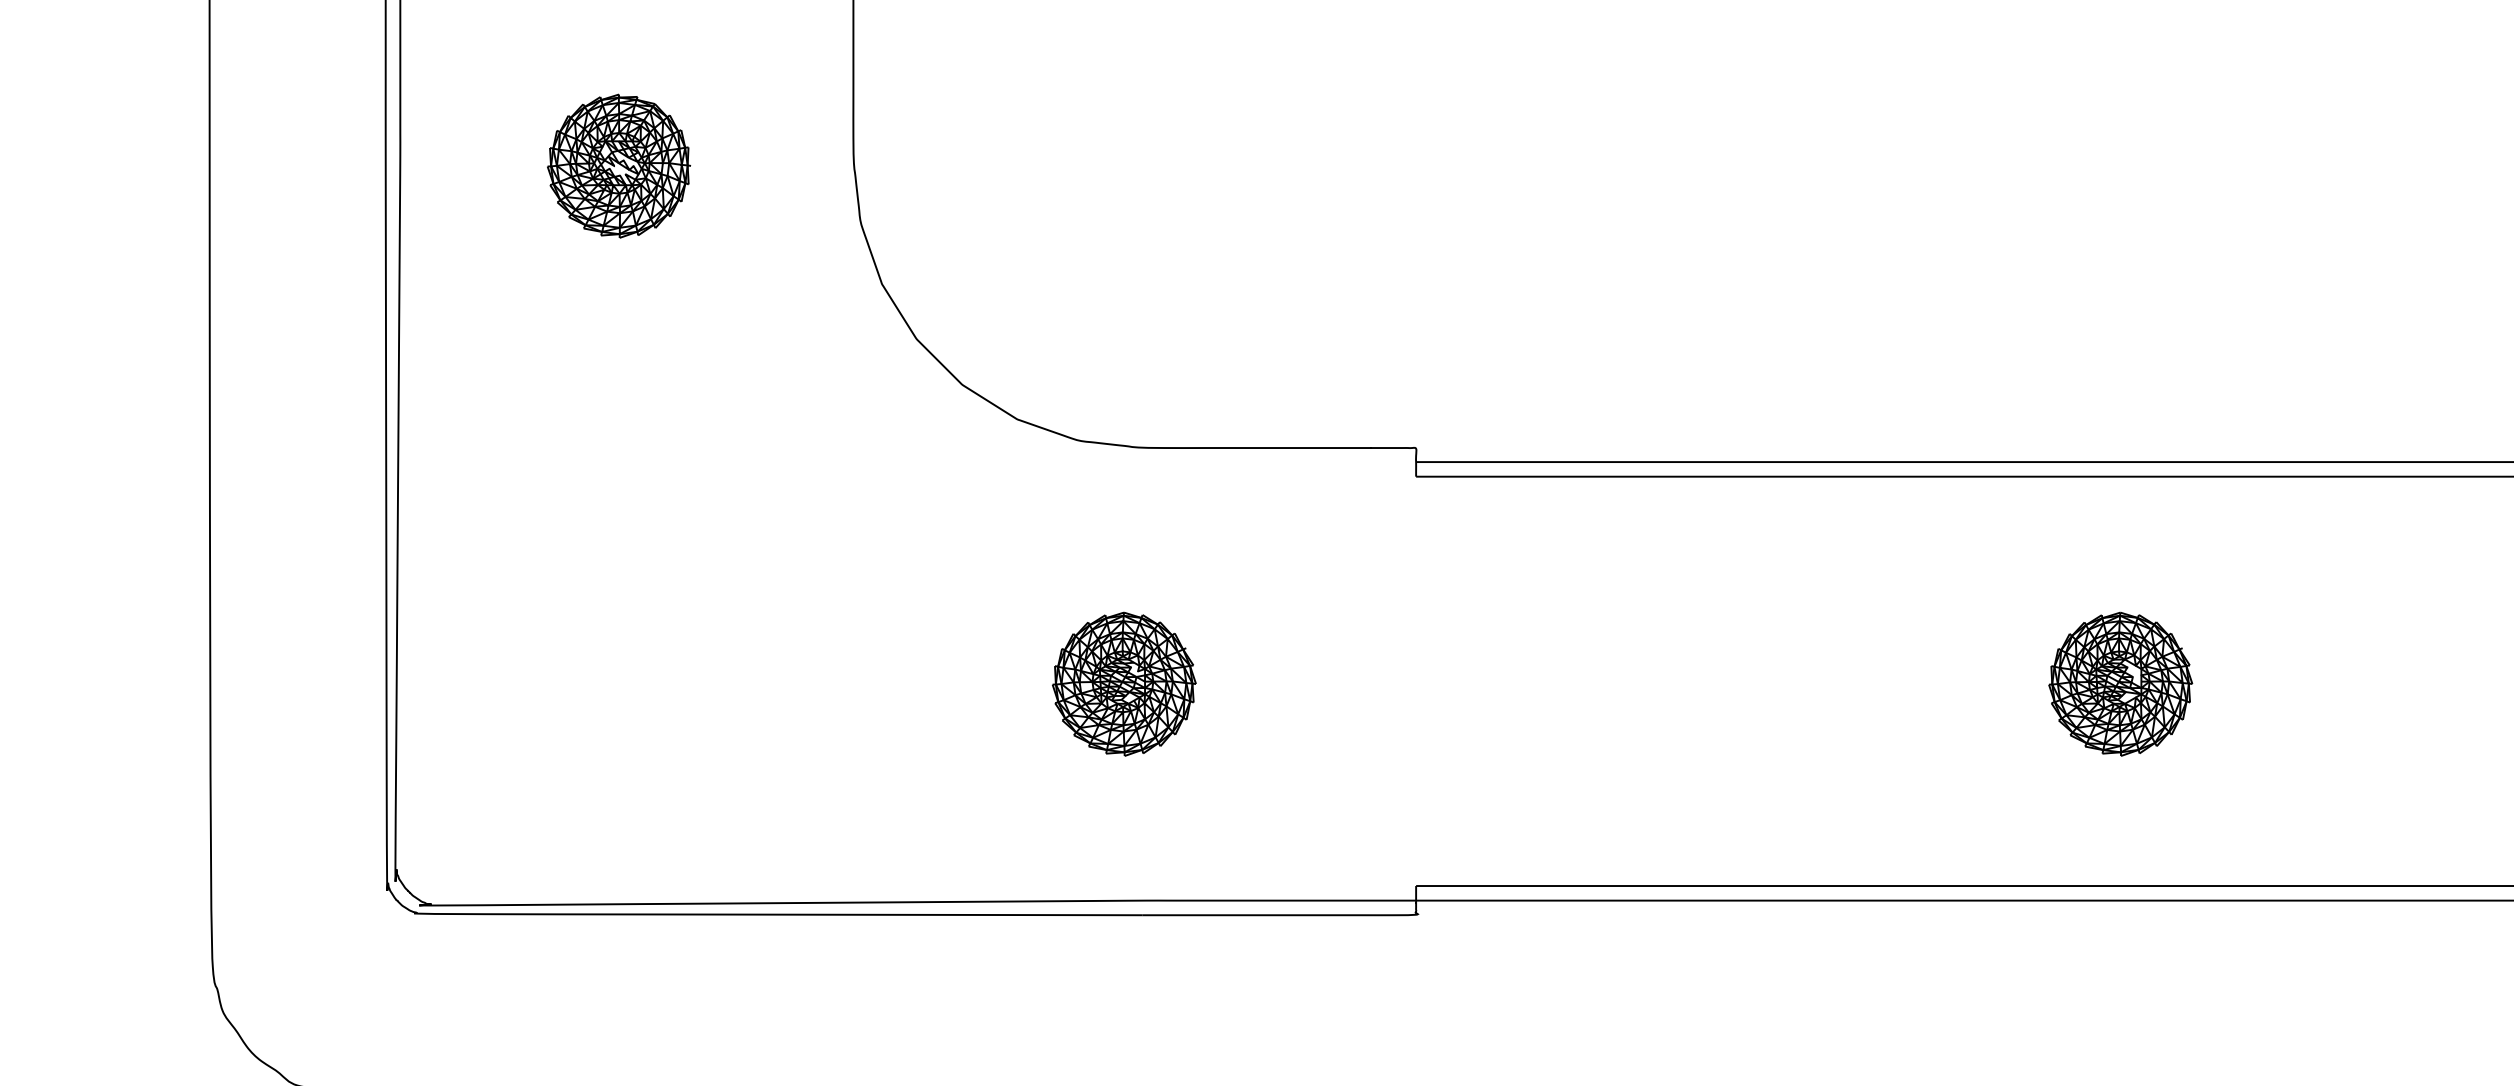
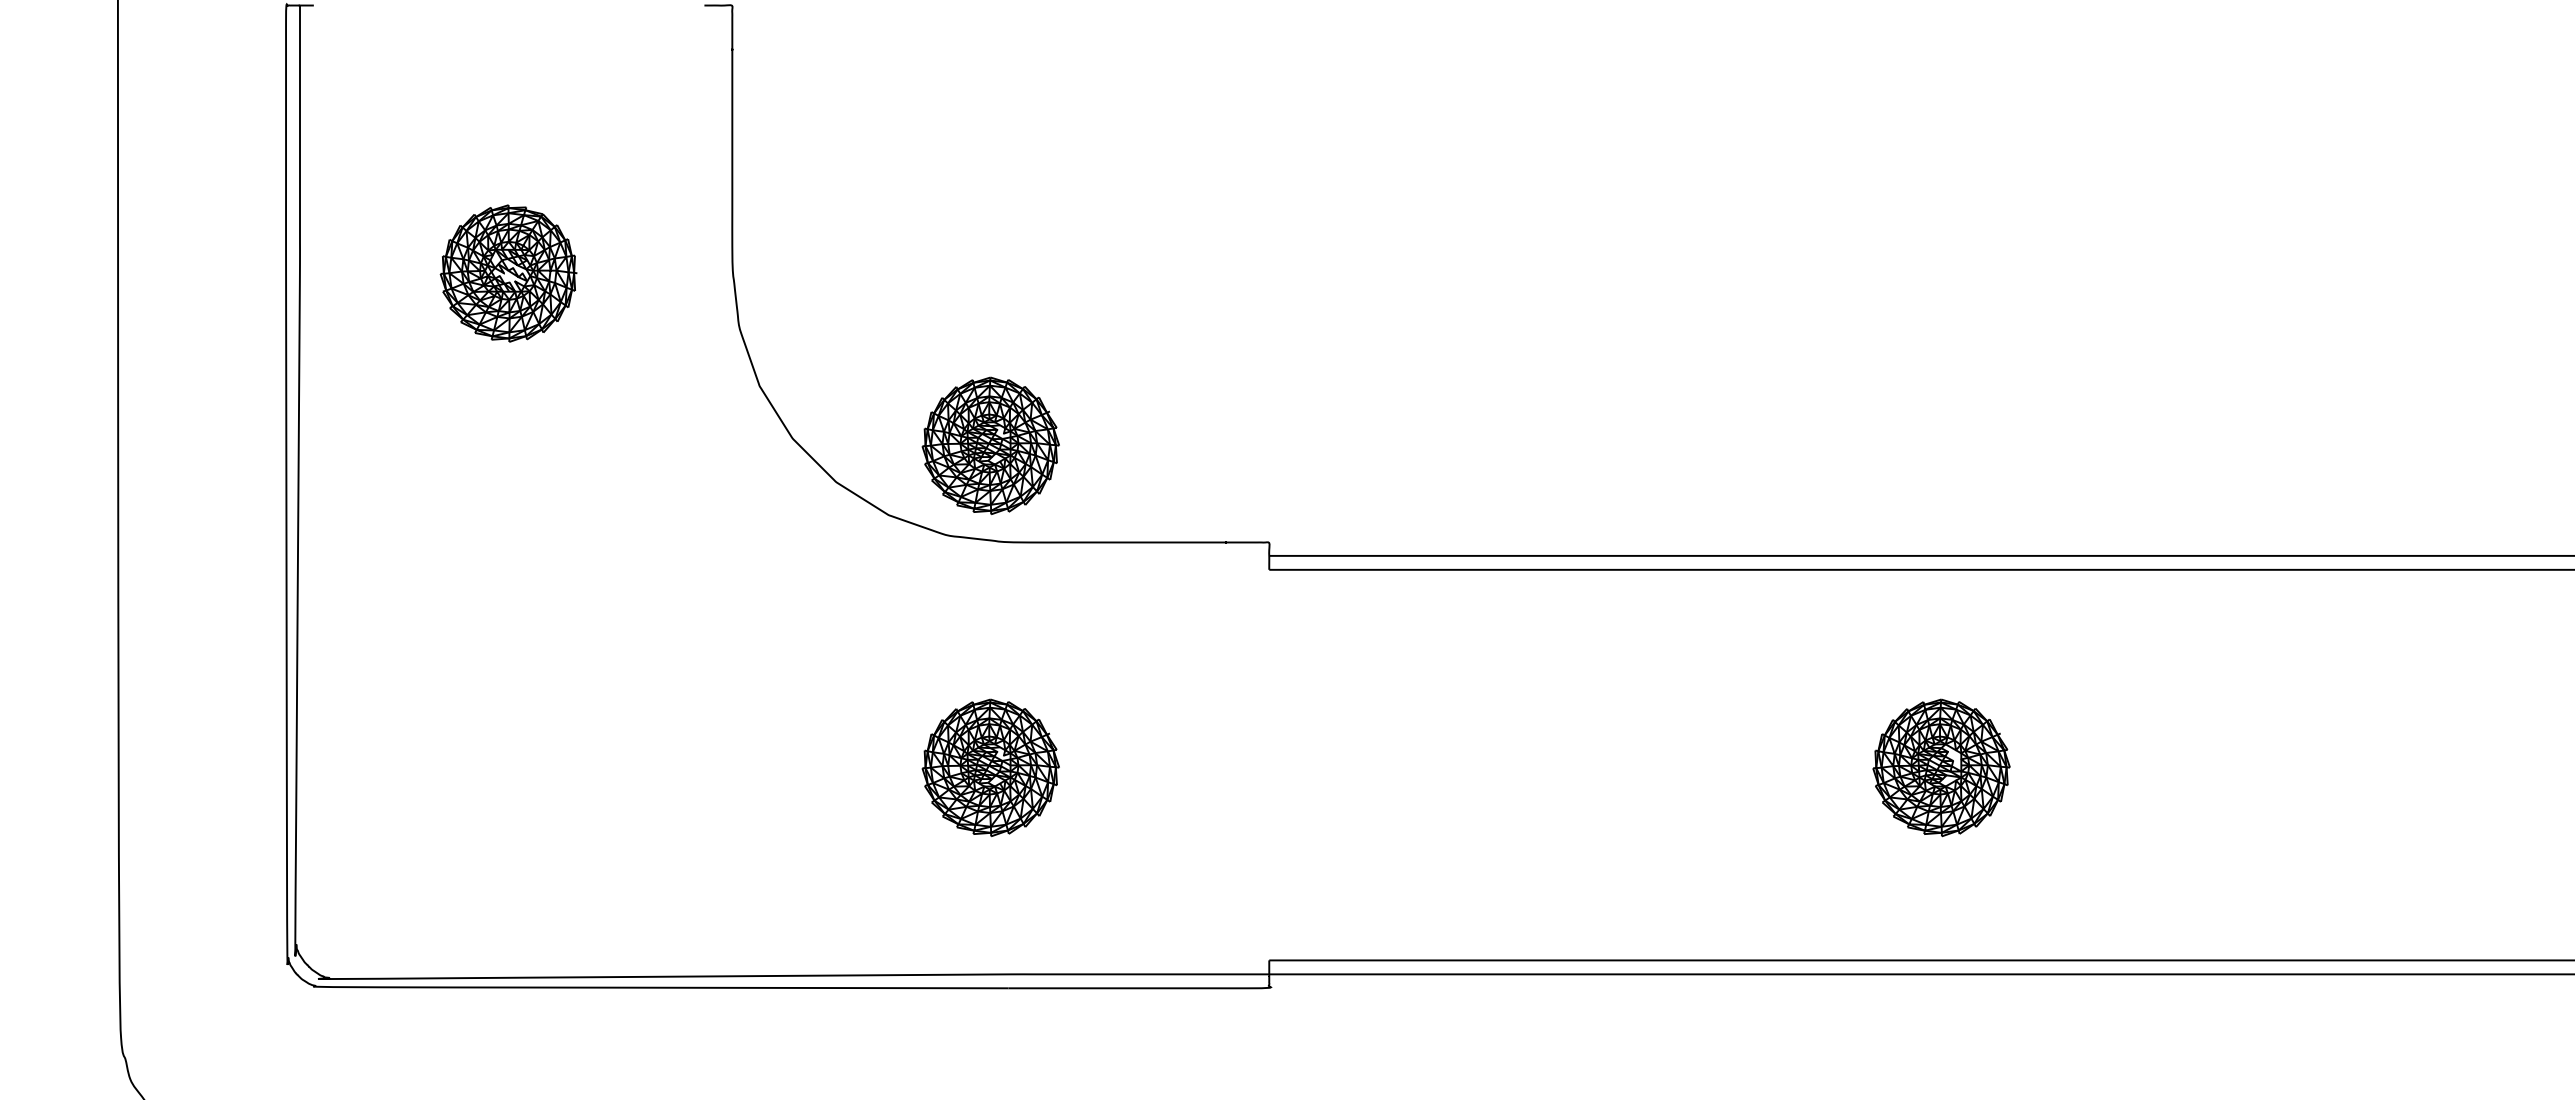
part: (1123, 346) -> (990, 445), added

